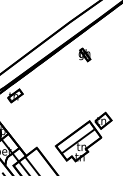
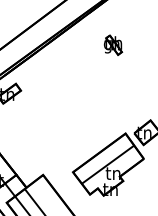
part: (84, 54) -> (112, 44), moved

